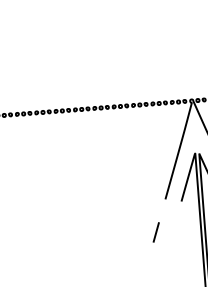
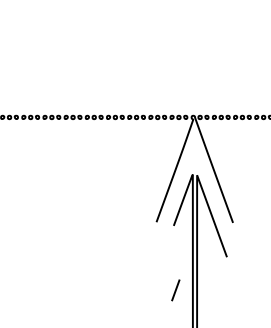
line: (156, 232) -> (175, 290), moved

